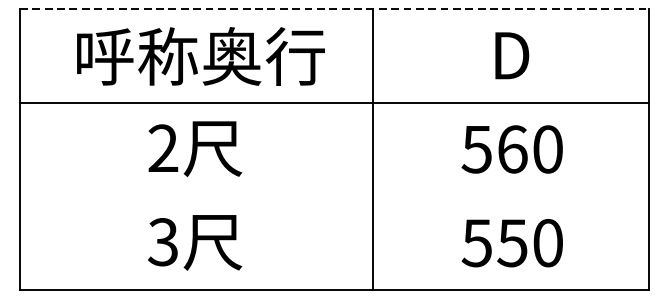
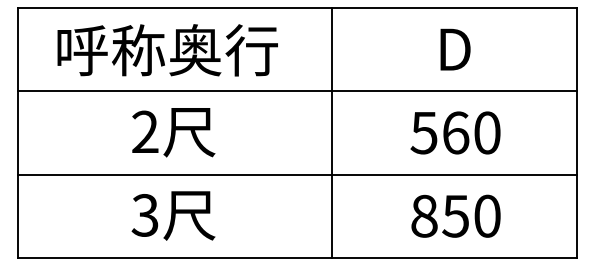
line: (334, 9) -> (297, 8), dashed -> solid
text: (200, 56) -> (167, 50), moved
line: (334, 196) -> (297, 174), added
text: (476, 242) -> (423, 215), 550 -> 850

